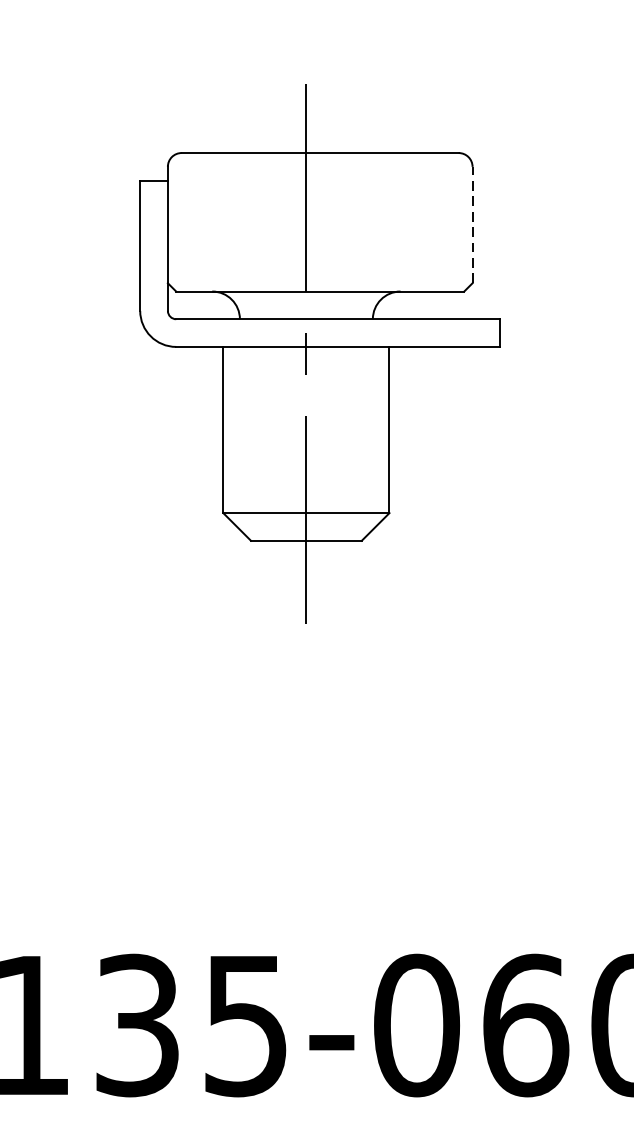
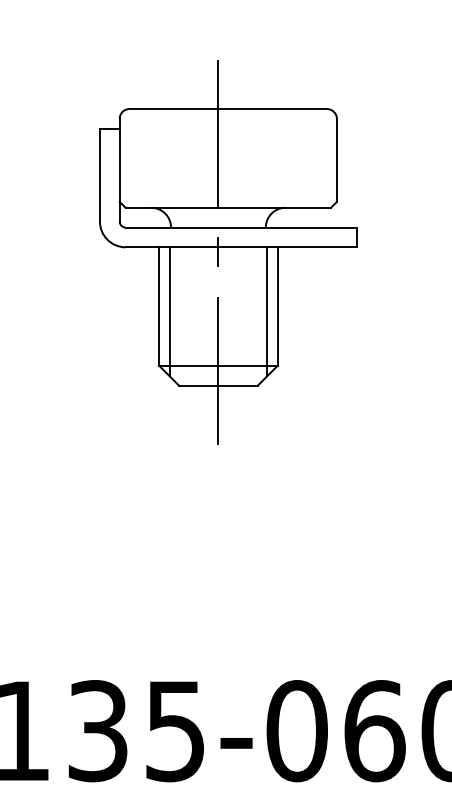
line: (471, 223) -> (336, 159), dashed -> solid
line: (237, 436) -> (169, 311), added
line: (375, 436) -> (267, 311), added

